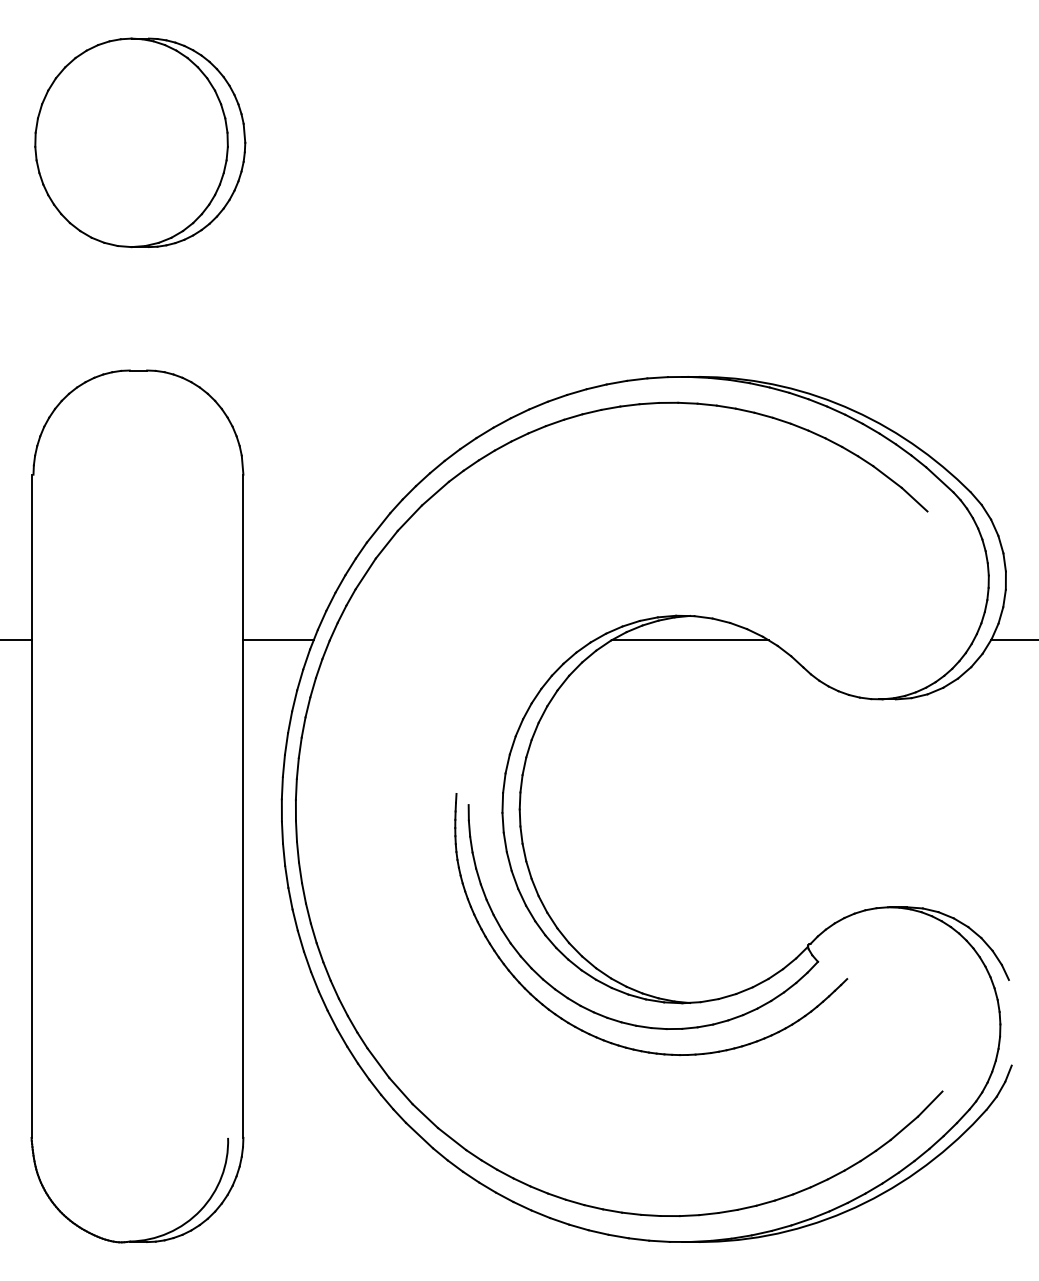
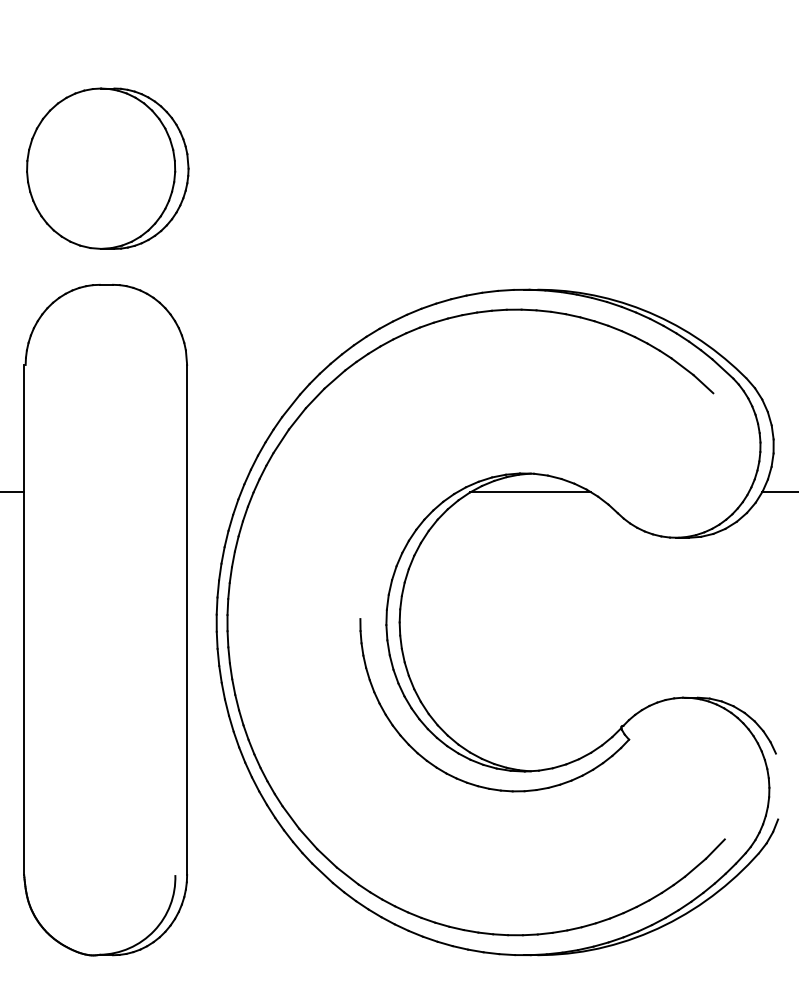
part: (139, 142) -> (107, 168), moved
line: (278, 640) -> (214, 492), removed
part: (602, 1038) -> (463, 798), removed

